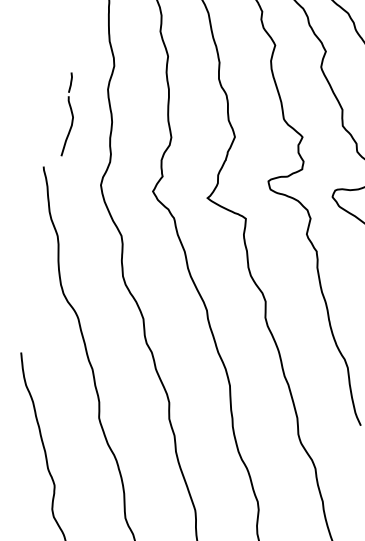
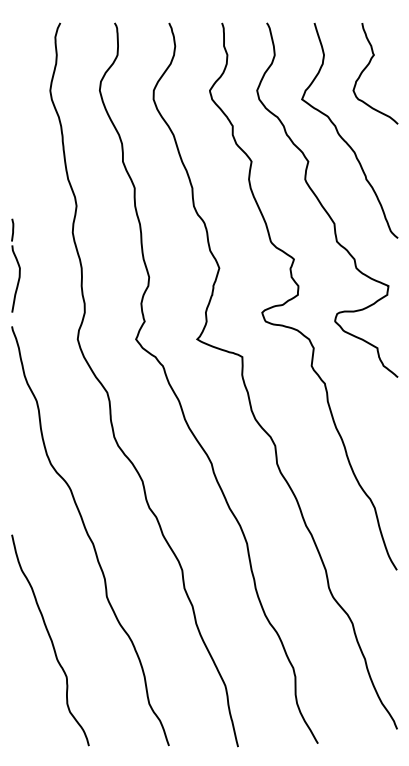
part: (69, 114) -> (15, 265), moved

